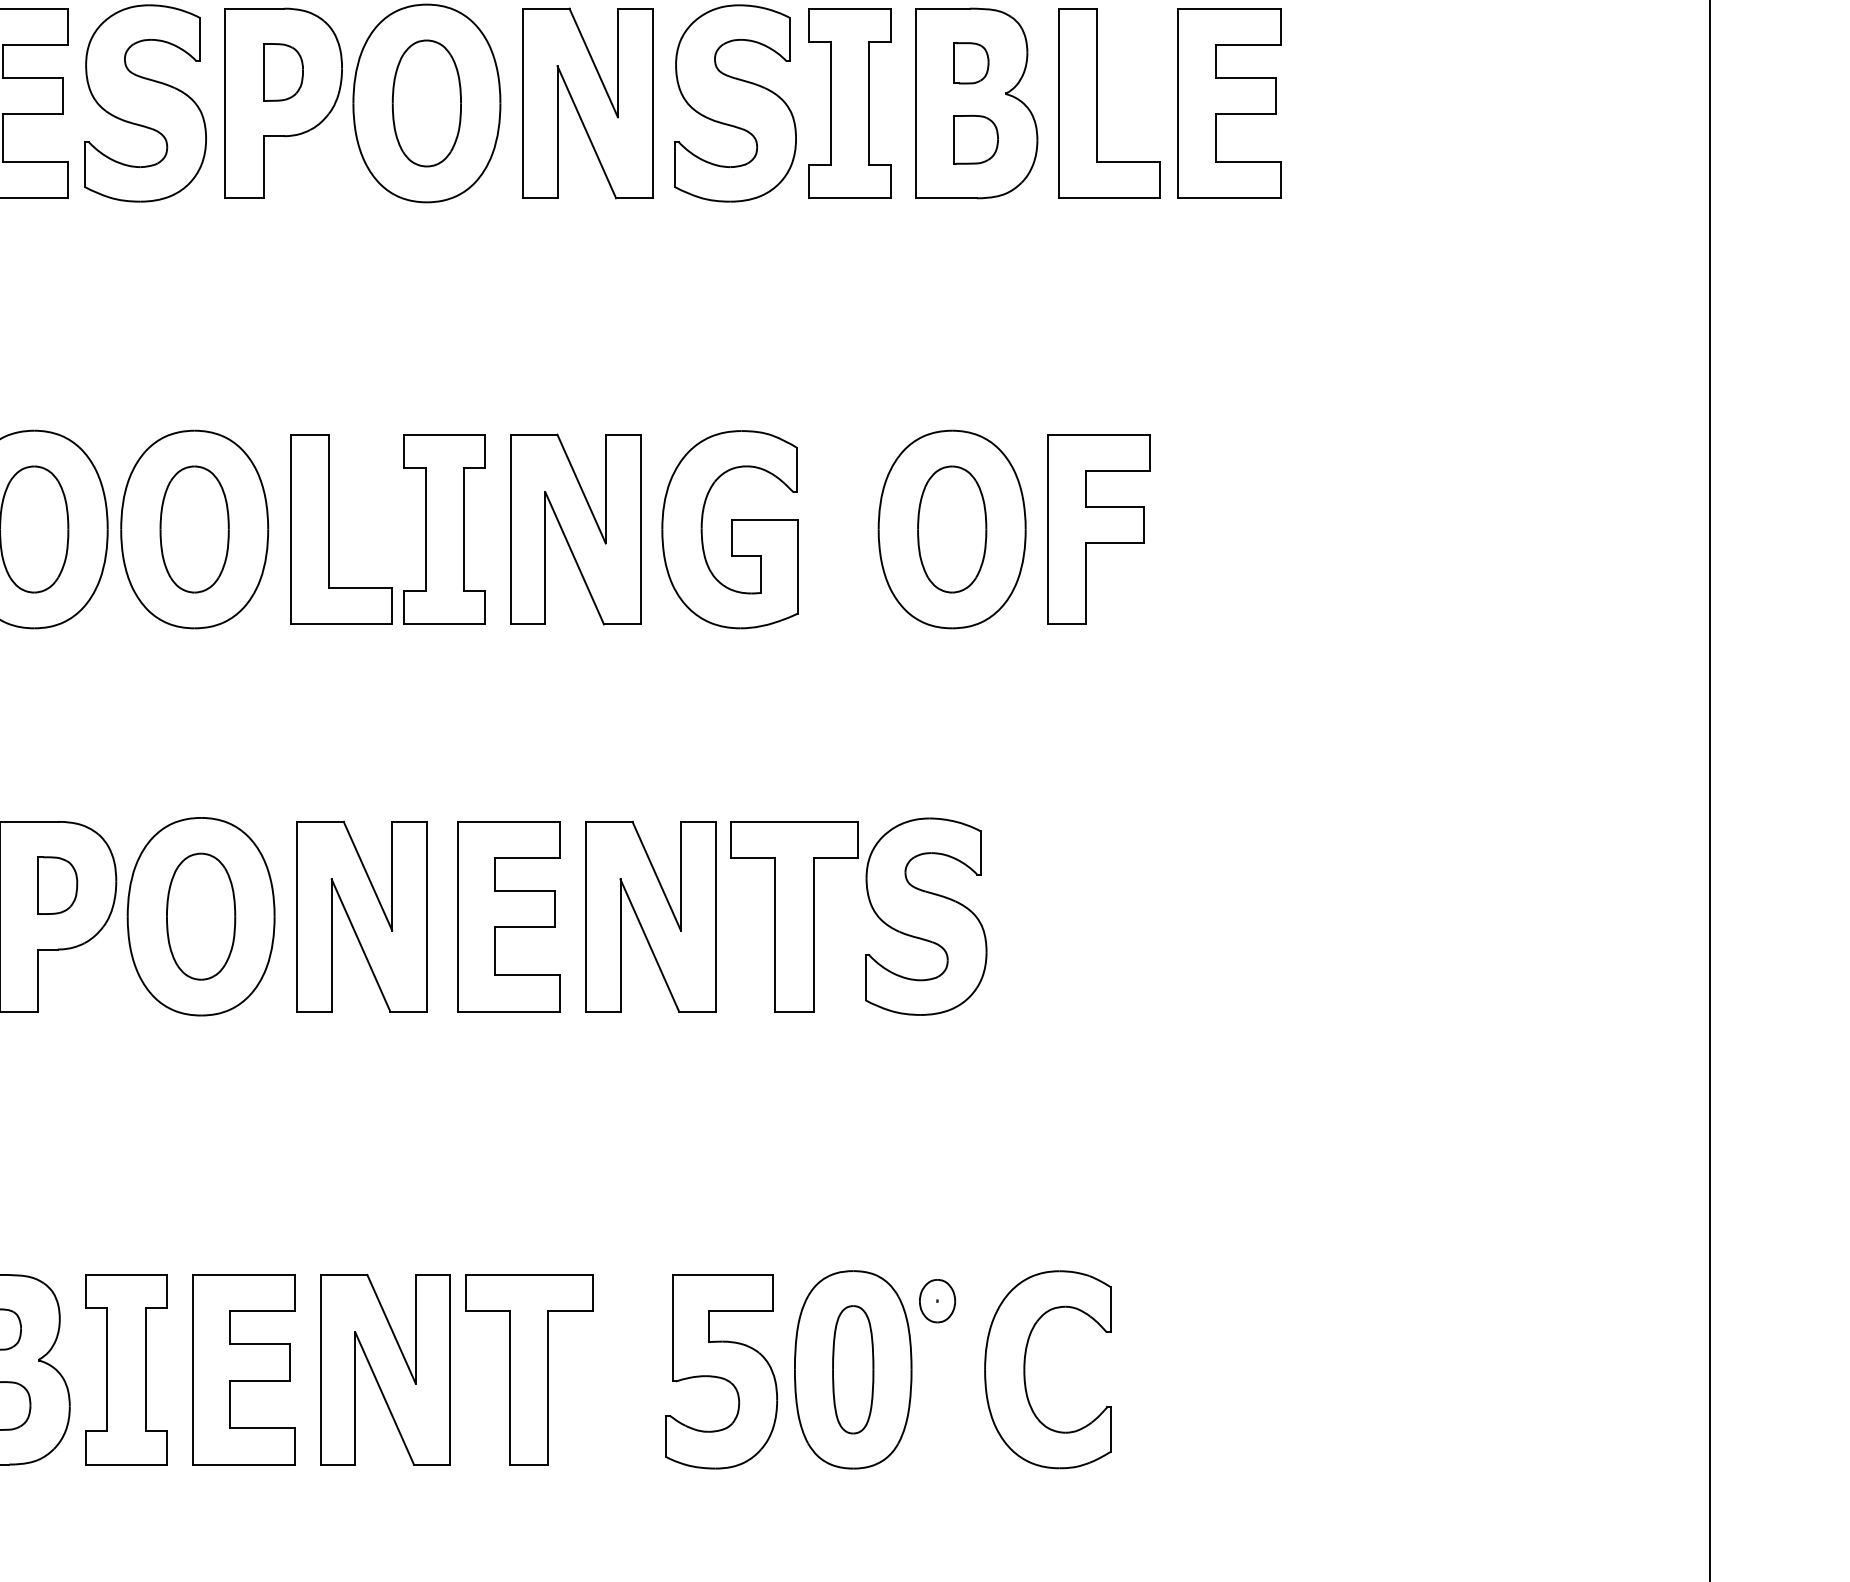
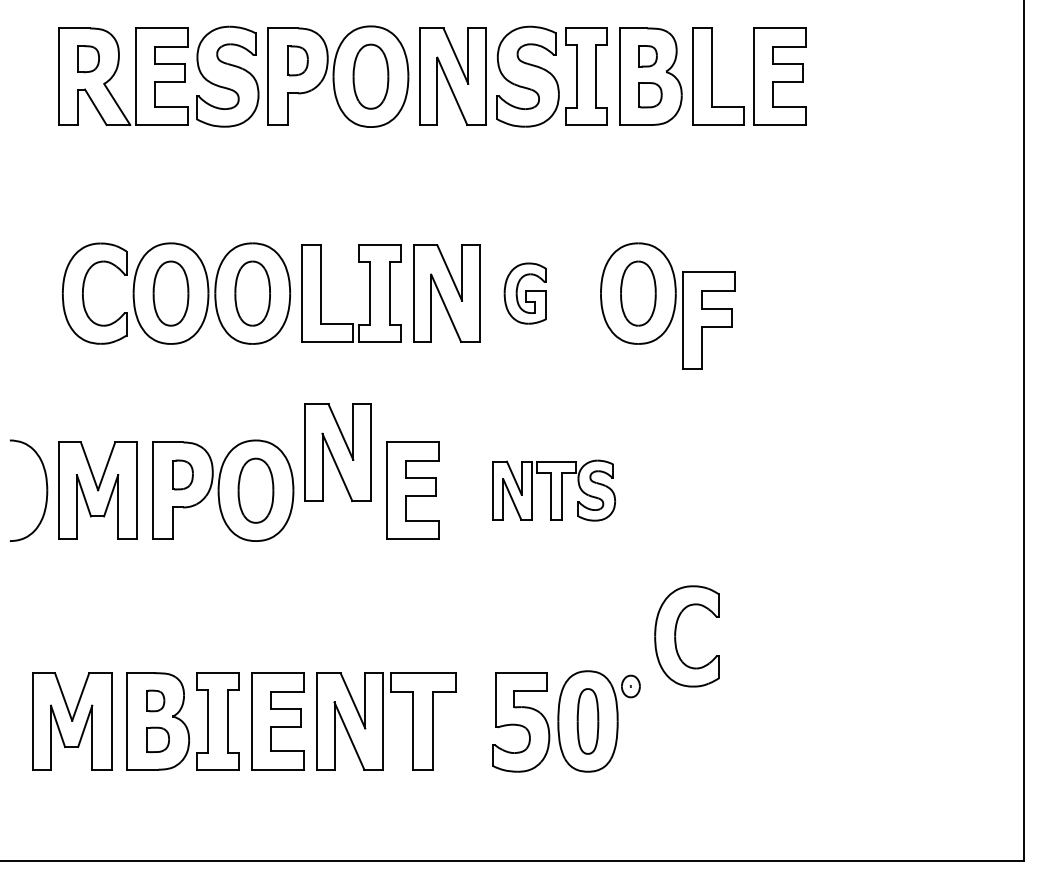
part: (730, 529) -> (525, 293), size x0.6
part: (1097, 529) -> (708, 320), moved
part: (361, 916) -> (337, 452), moved
part: (785, 916) -> (553, 490), size x0.6
part: (1027, 1369) -> (676, 636), moved

